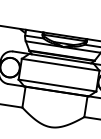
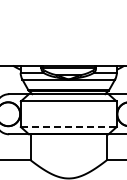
line: (57, 85) -> (68, 127), solid -> dashed

